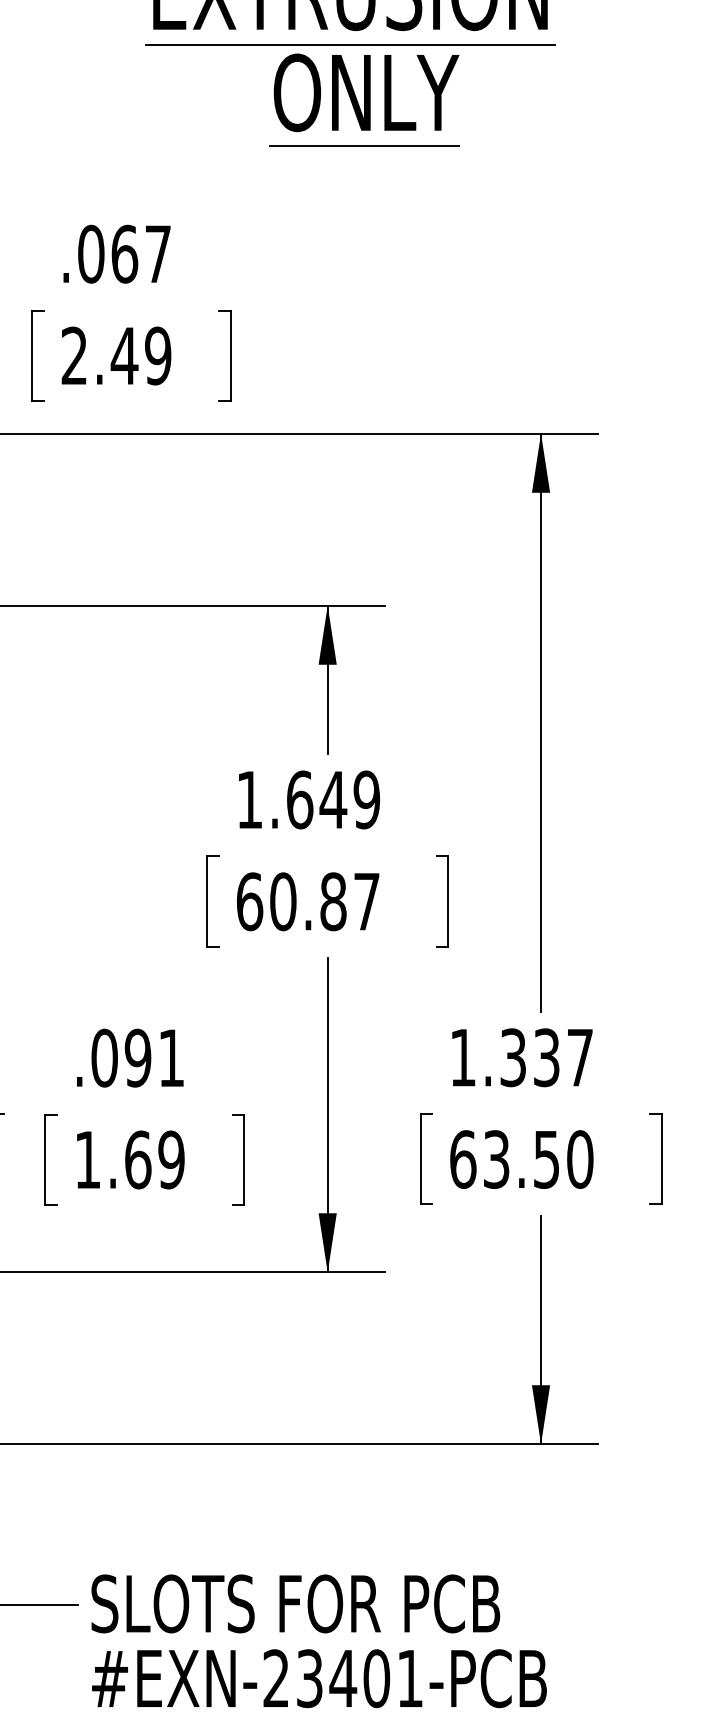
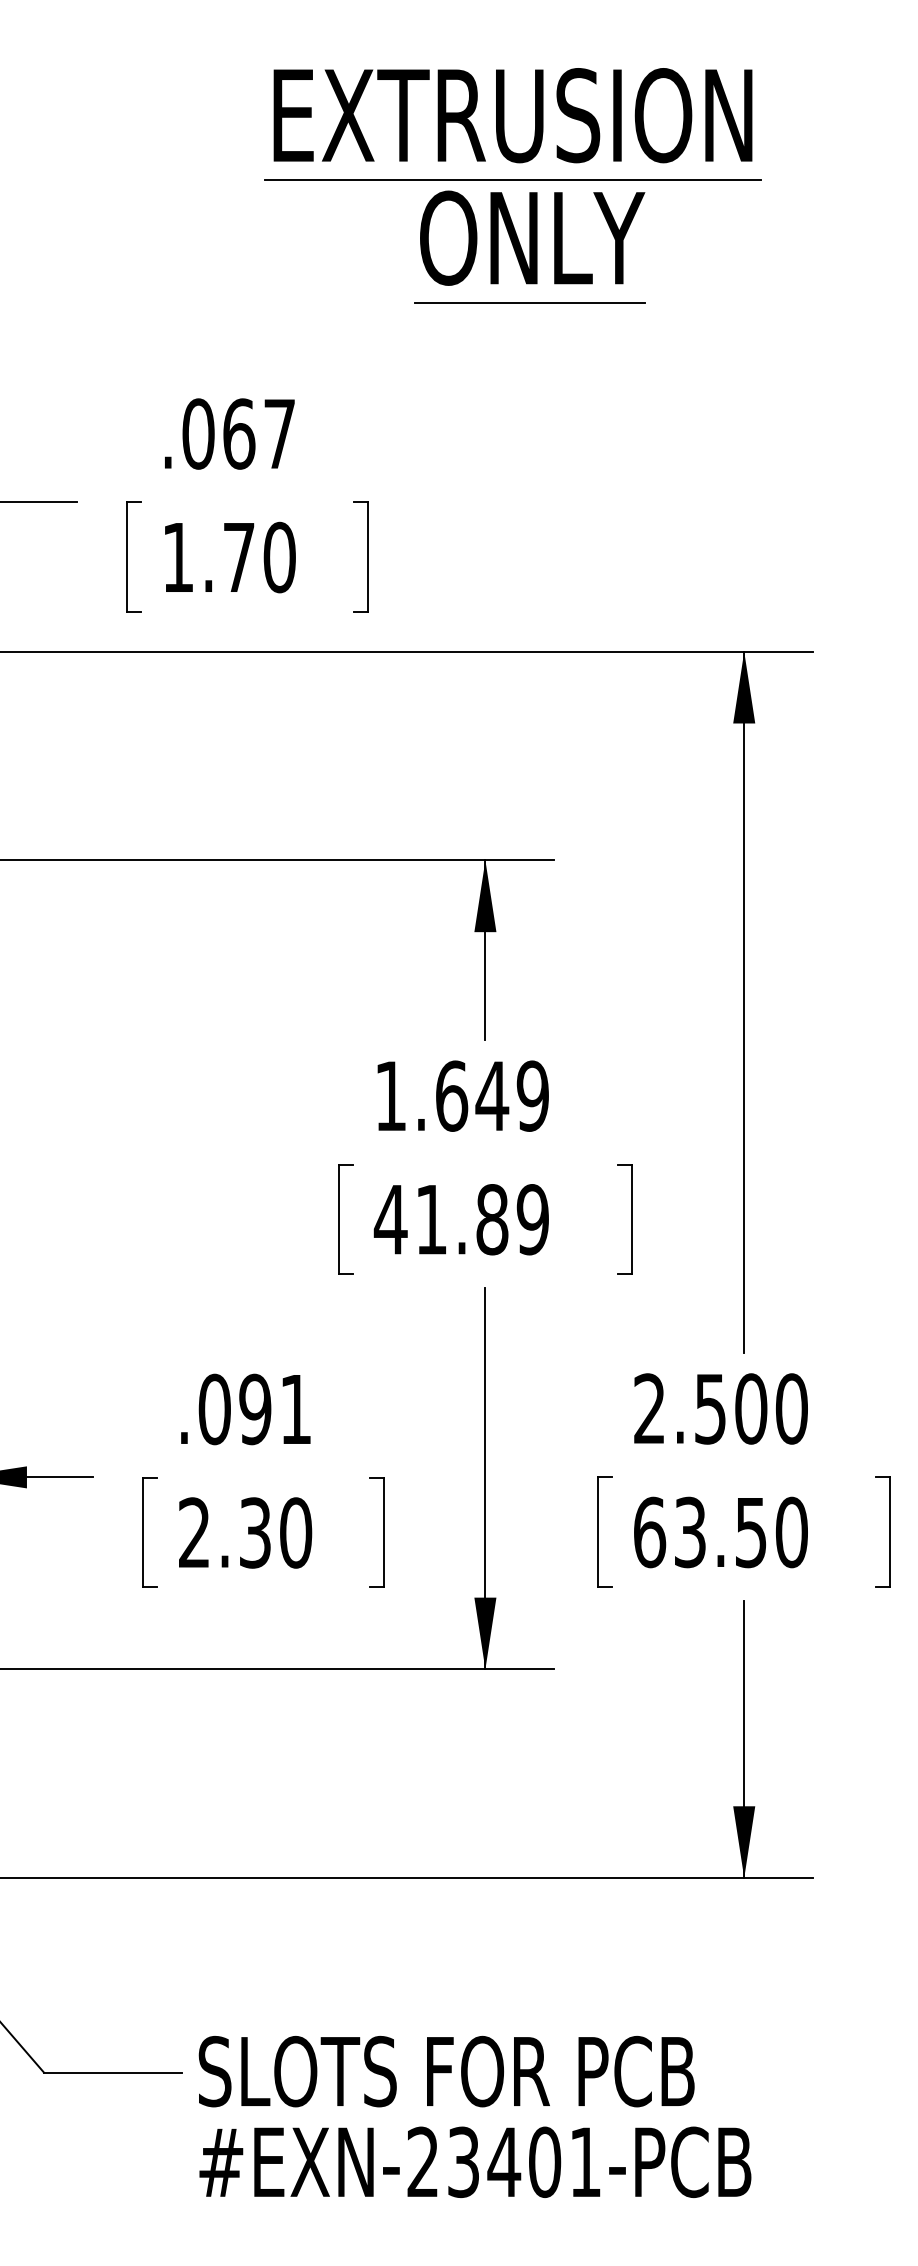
text: (115, 355) -> (228, 557), 2.49 -> 1.70
text: (307, 901) -> (460, 1219), 60.87 -> 41.89
text: (521, 1057) -> (720, 1408), 1.337 -> 2.500
text: (129, 1159) -> (245, 1532), 1.69 -> 2.30

